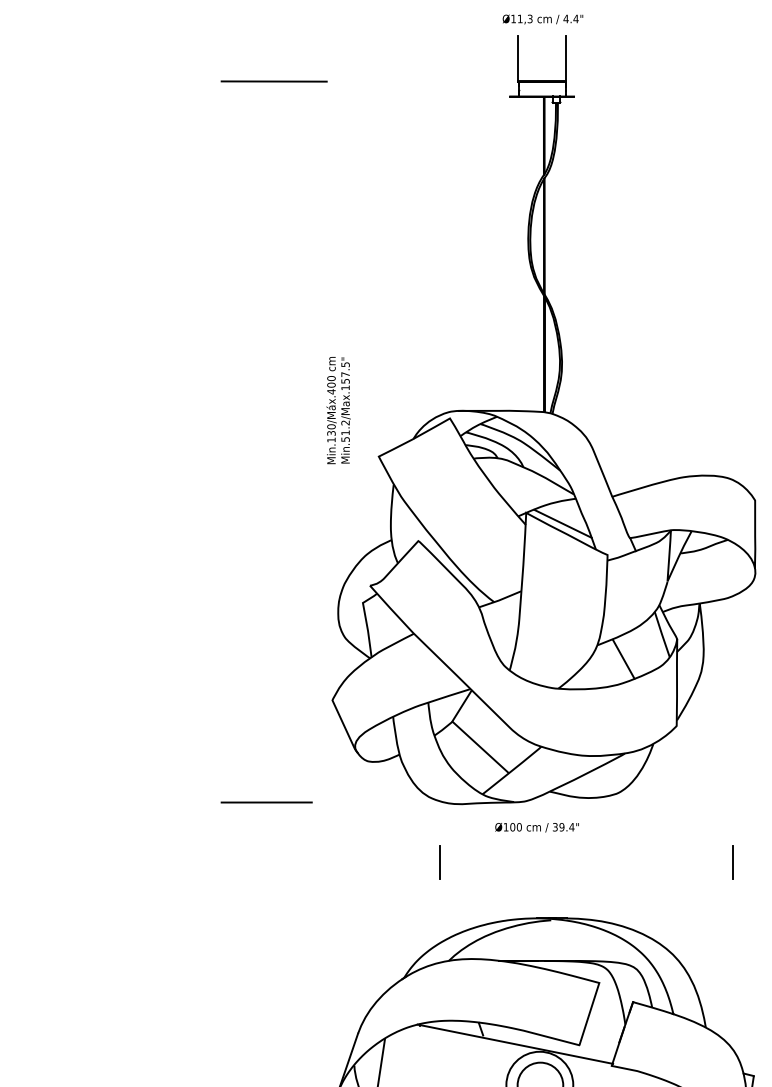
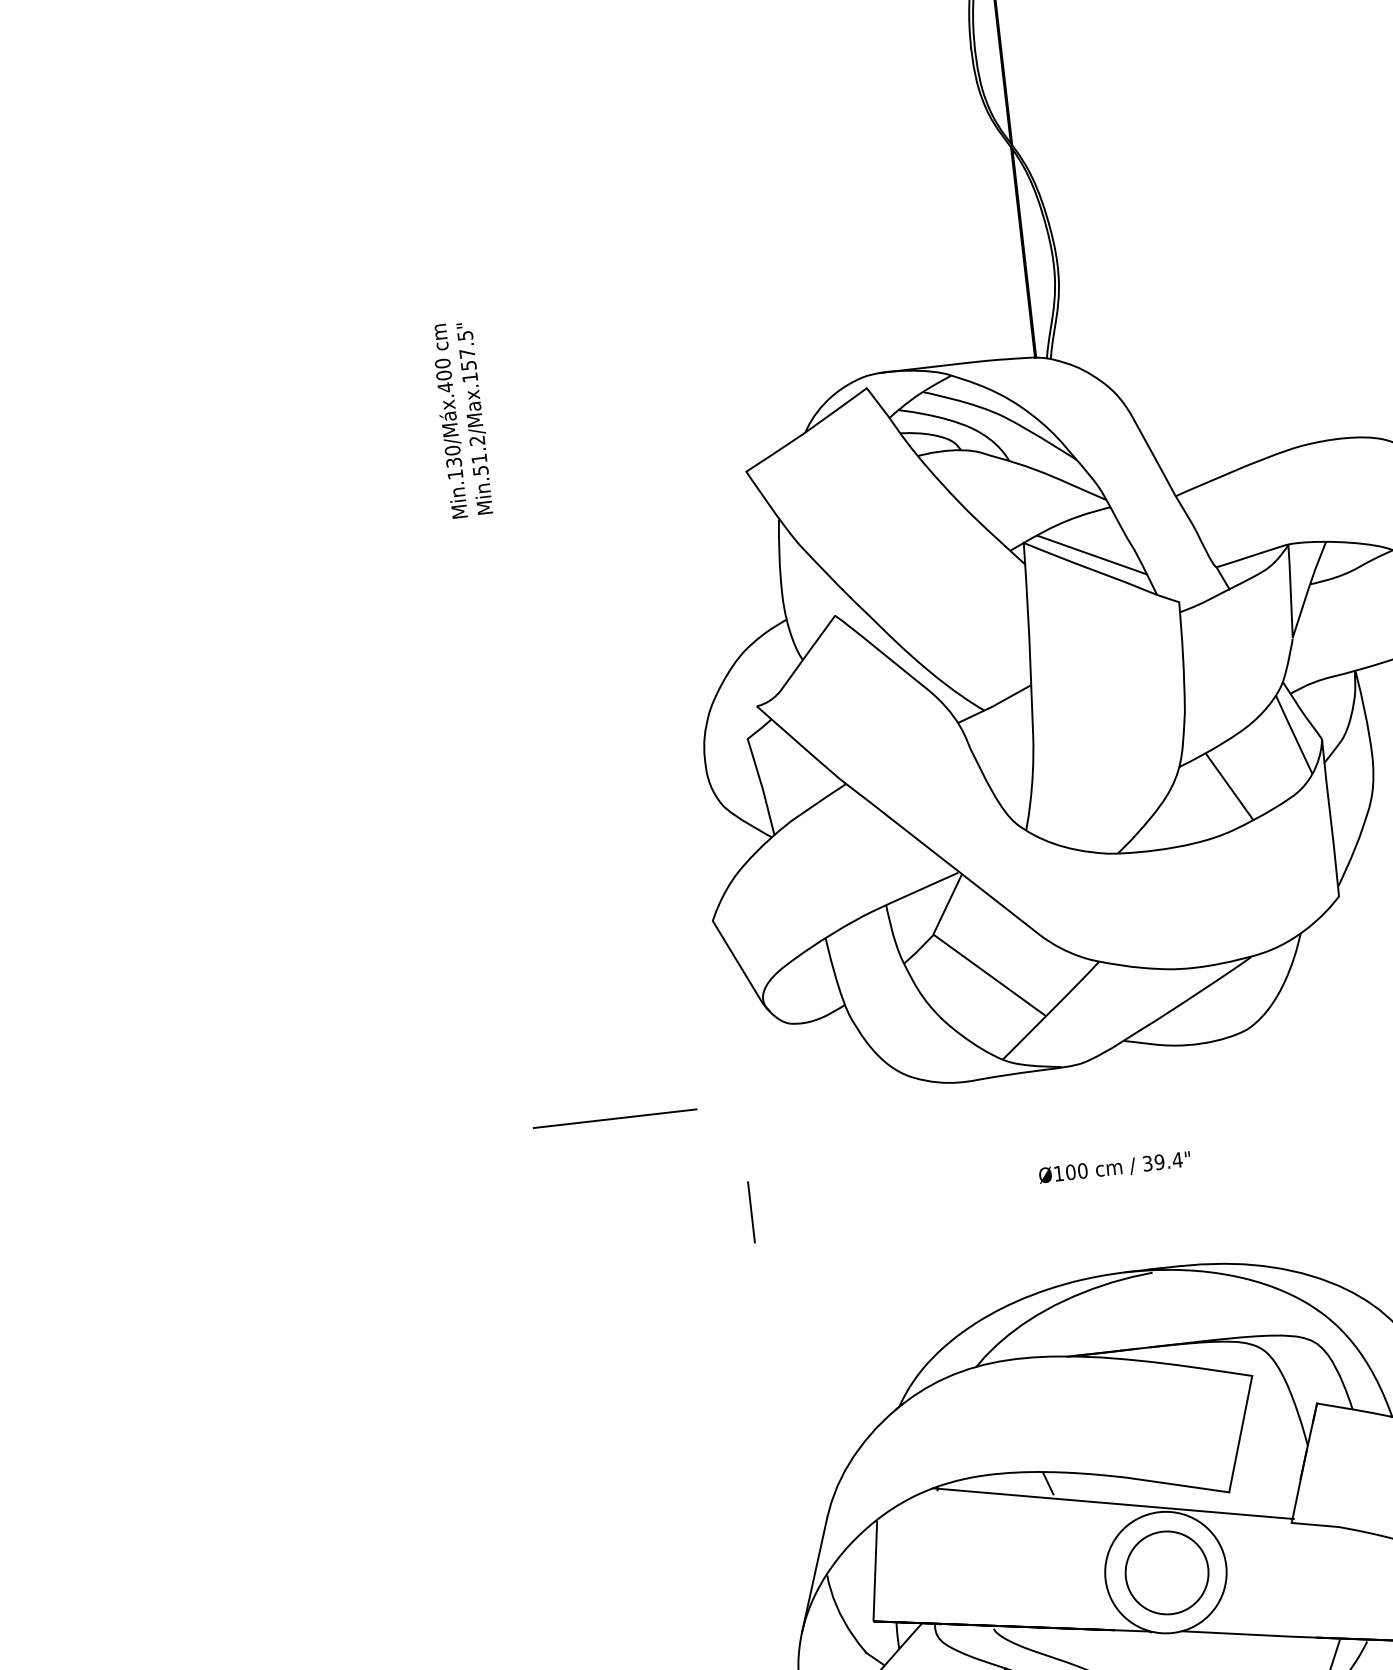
text: (338, 410) -> (462, 419), moved
text: (536, 827) -> (1113, 1167), moved
line: (439, 862) -> (749, 1213), moved

